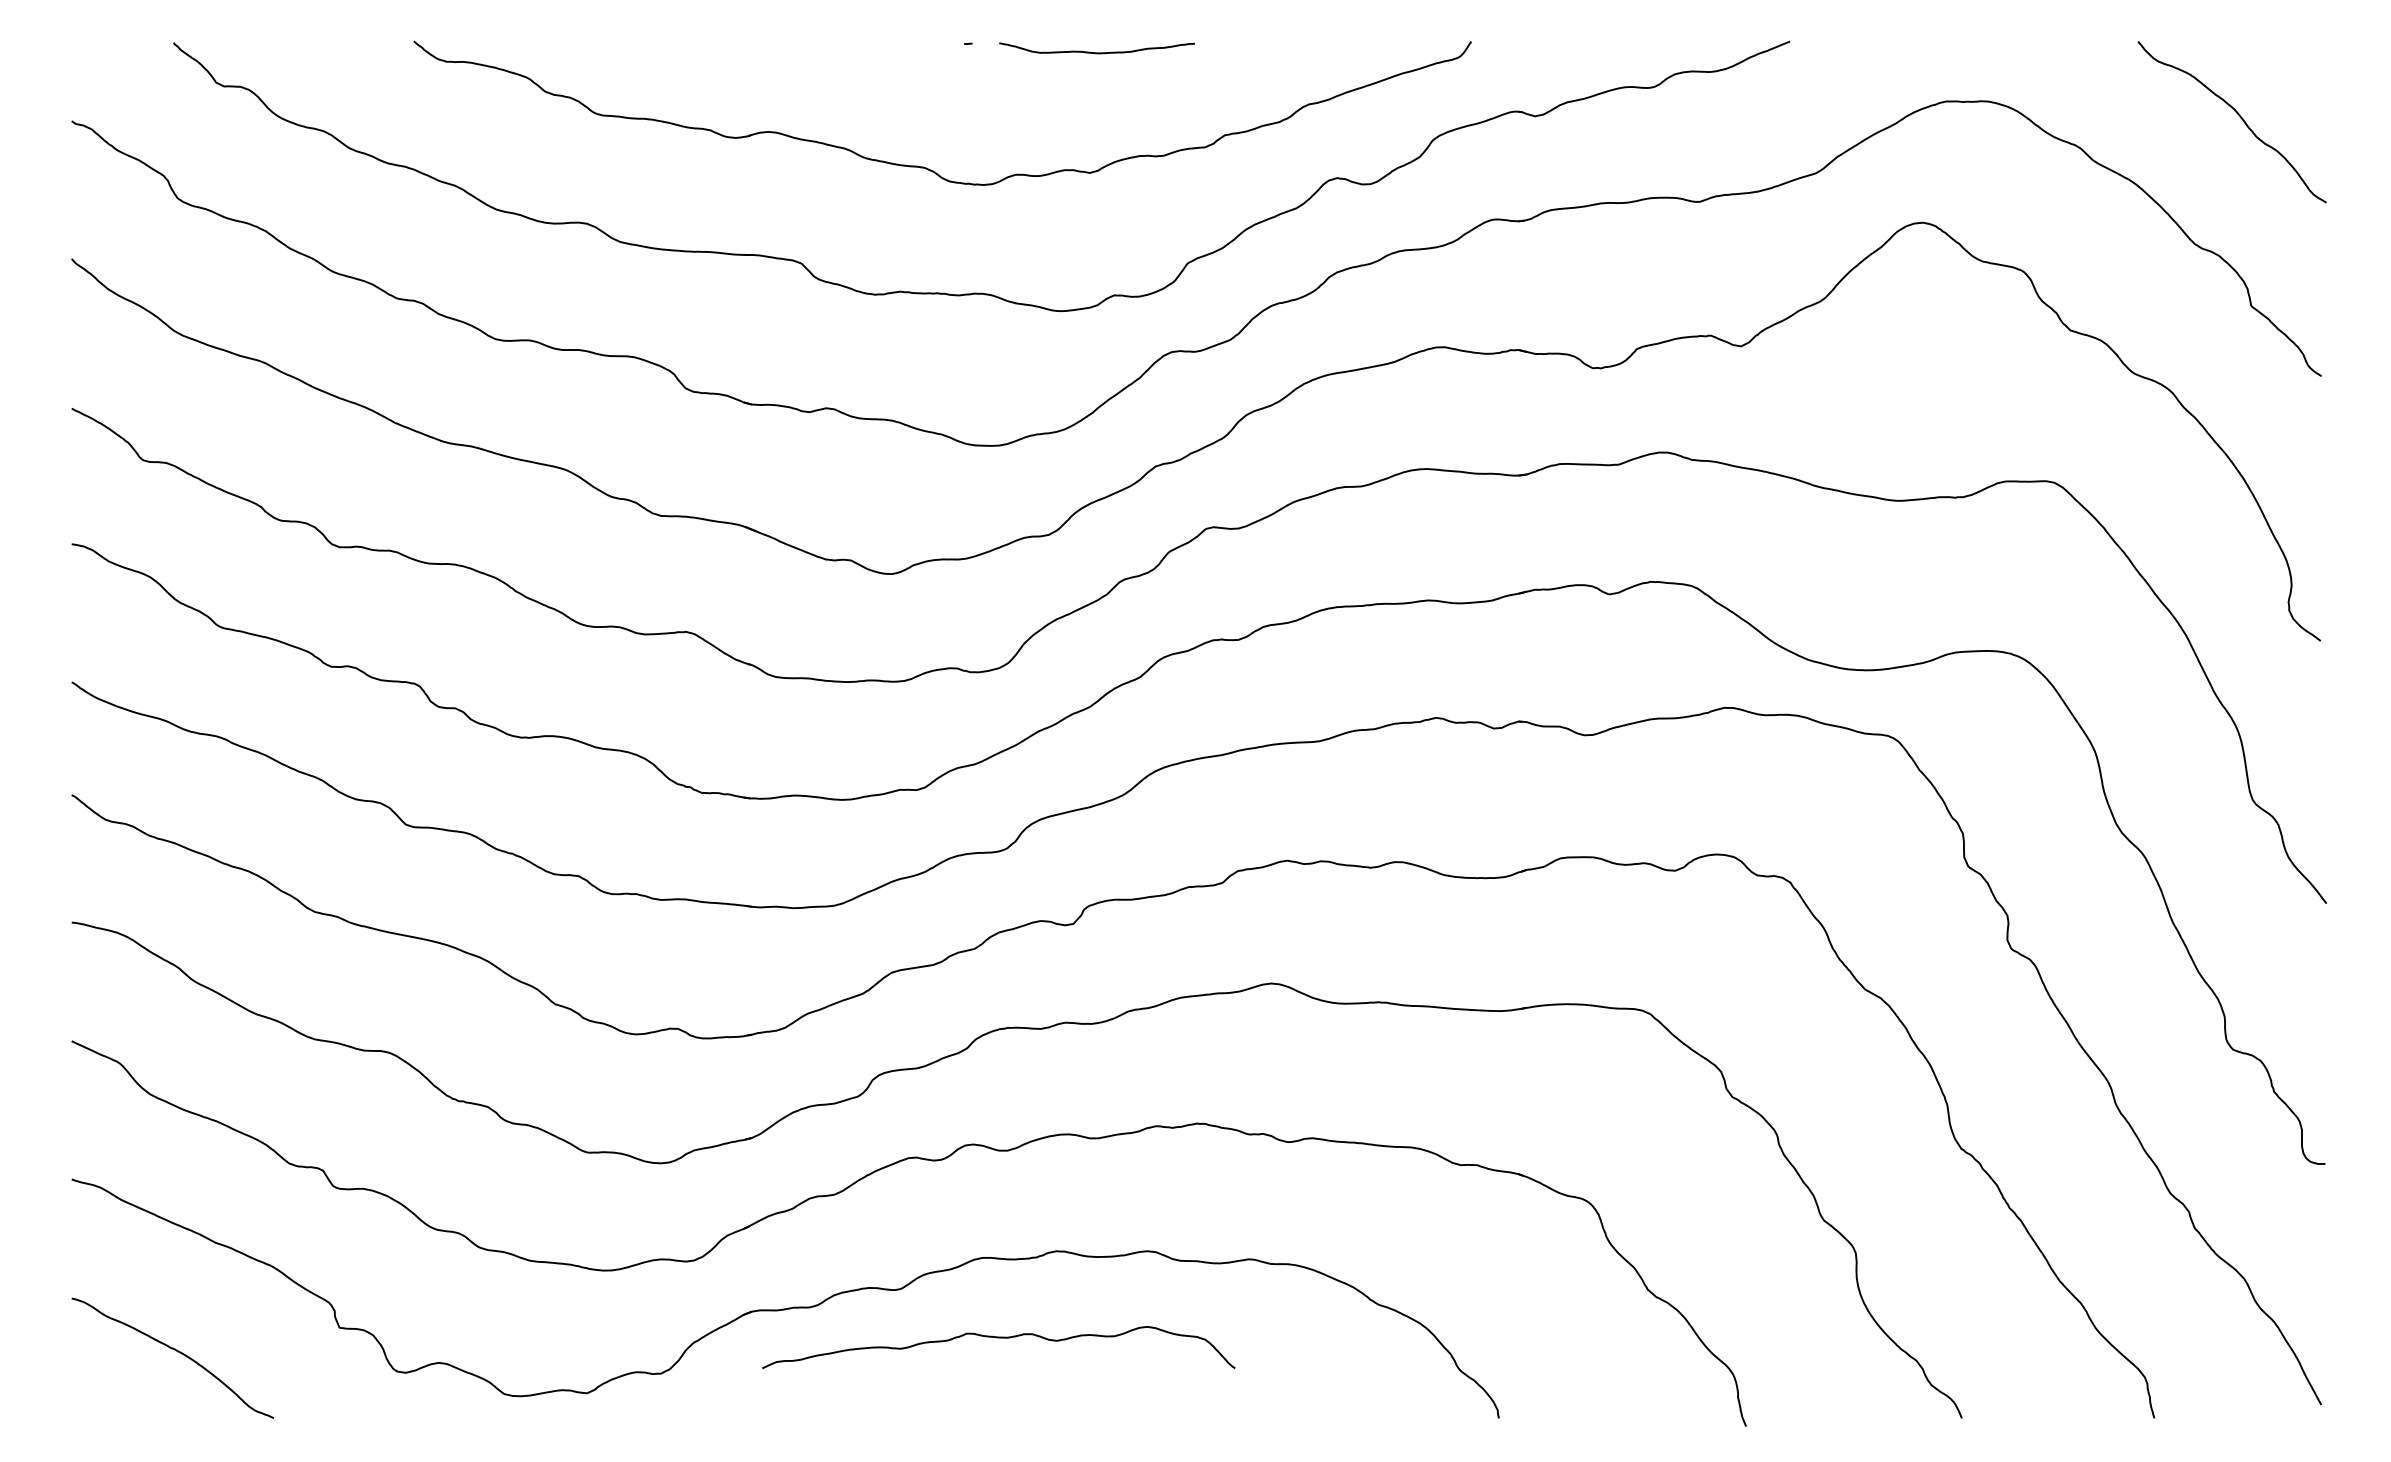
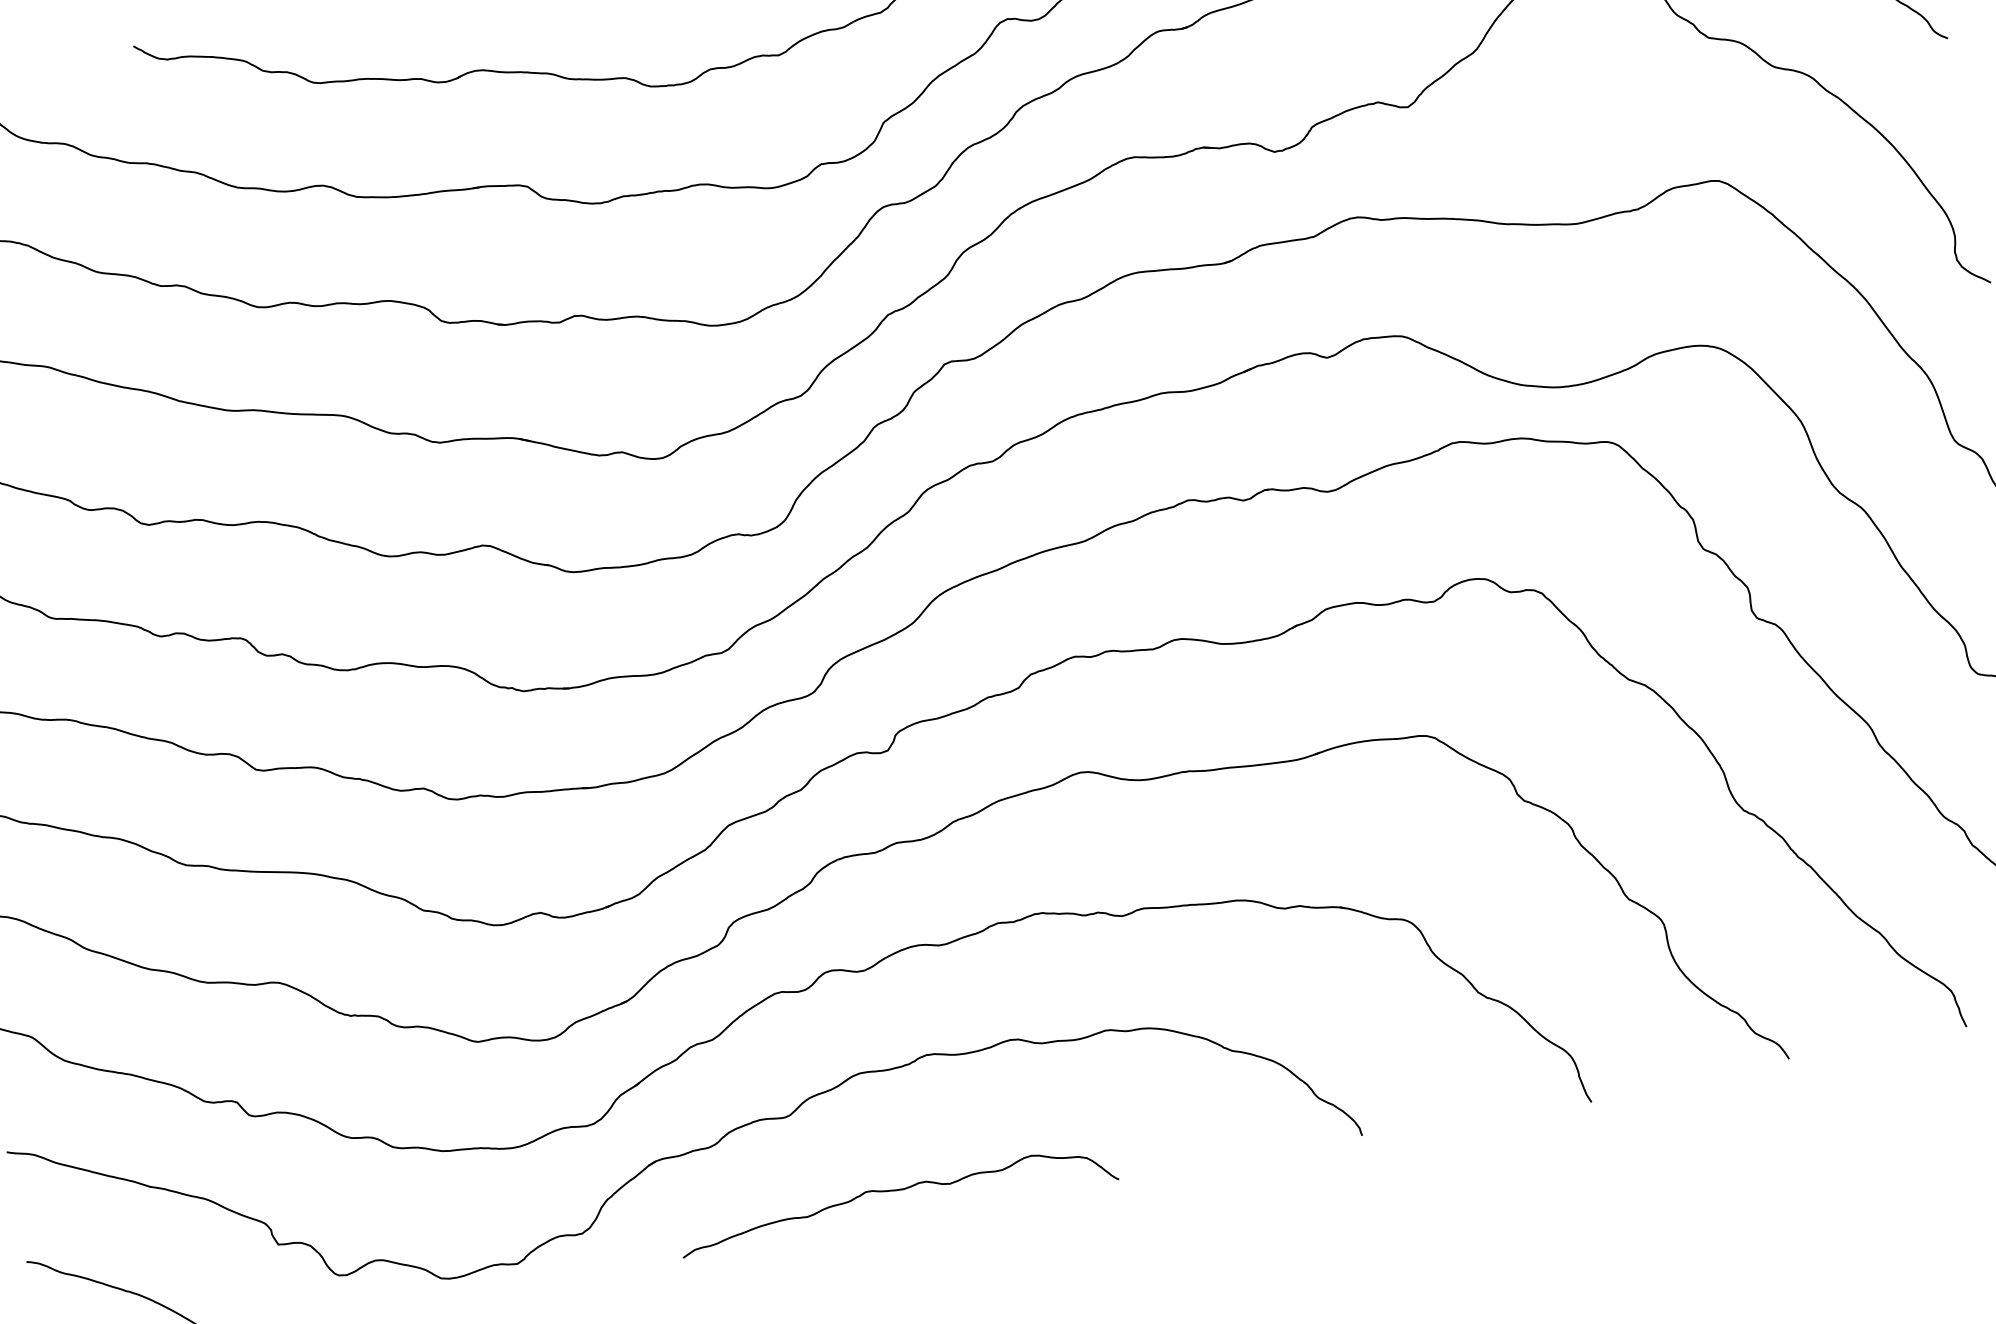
curve: (998, 1338) -> (895, 1191), moved

